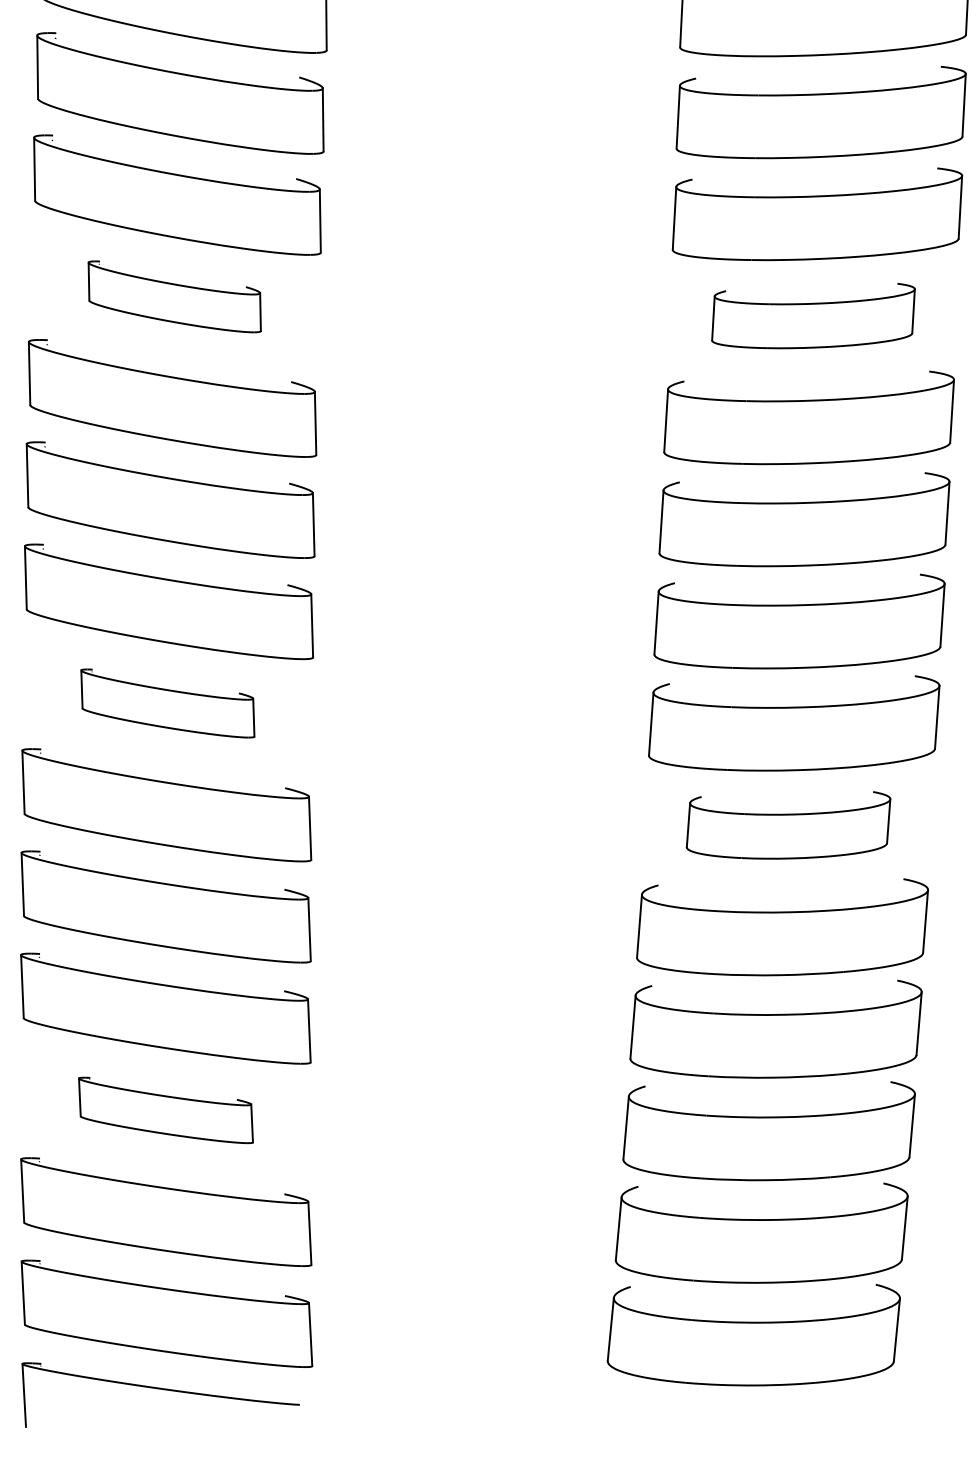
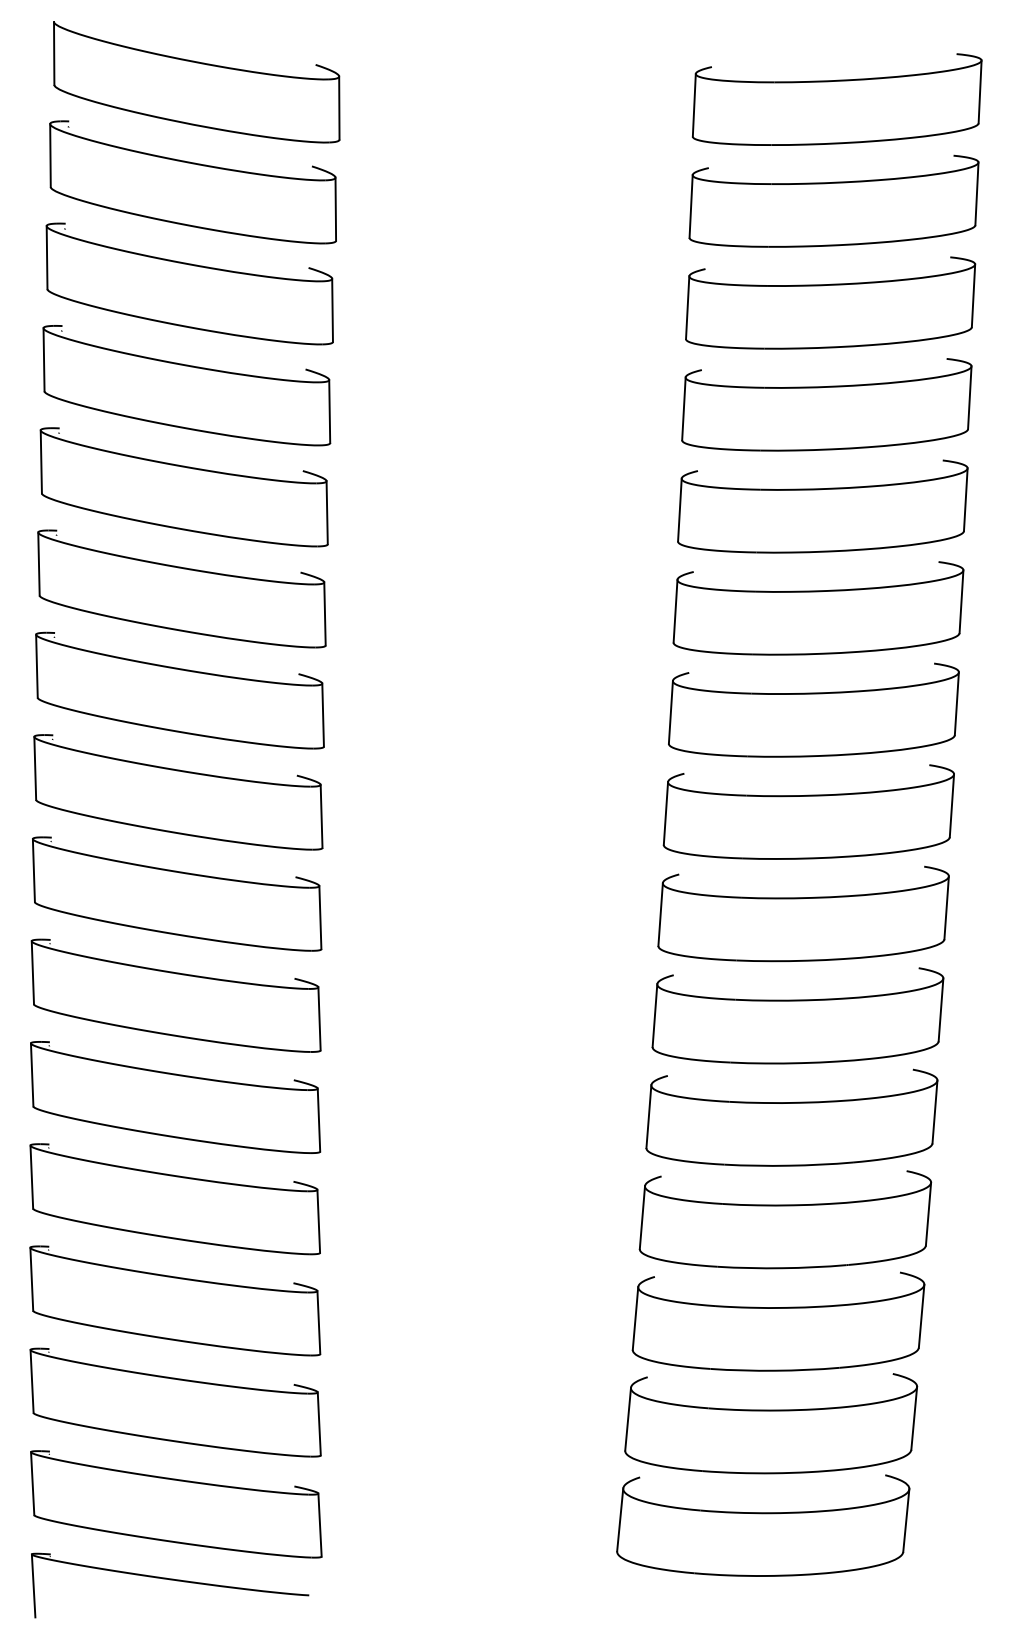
part: (174, 296) -> (183, 487), size x1.67
part: (813, 315) -> (822, 506), size x1.43
part: (168, 702) -> (177, 893), size x1.67
part: (788, 824) -> (797, 1015), size x1.43
part: (166, 1109) -> (175, 1300), size x1.67

